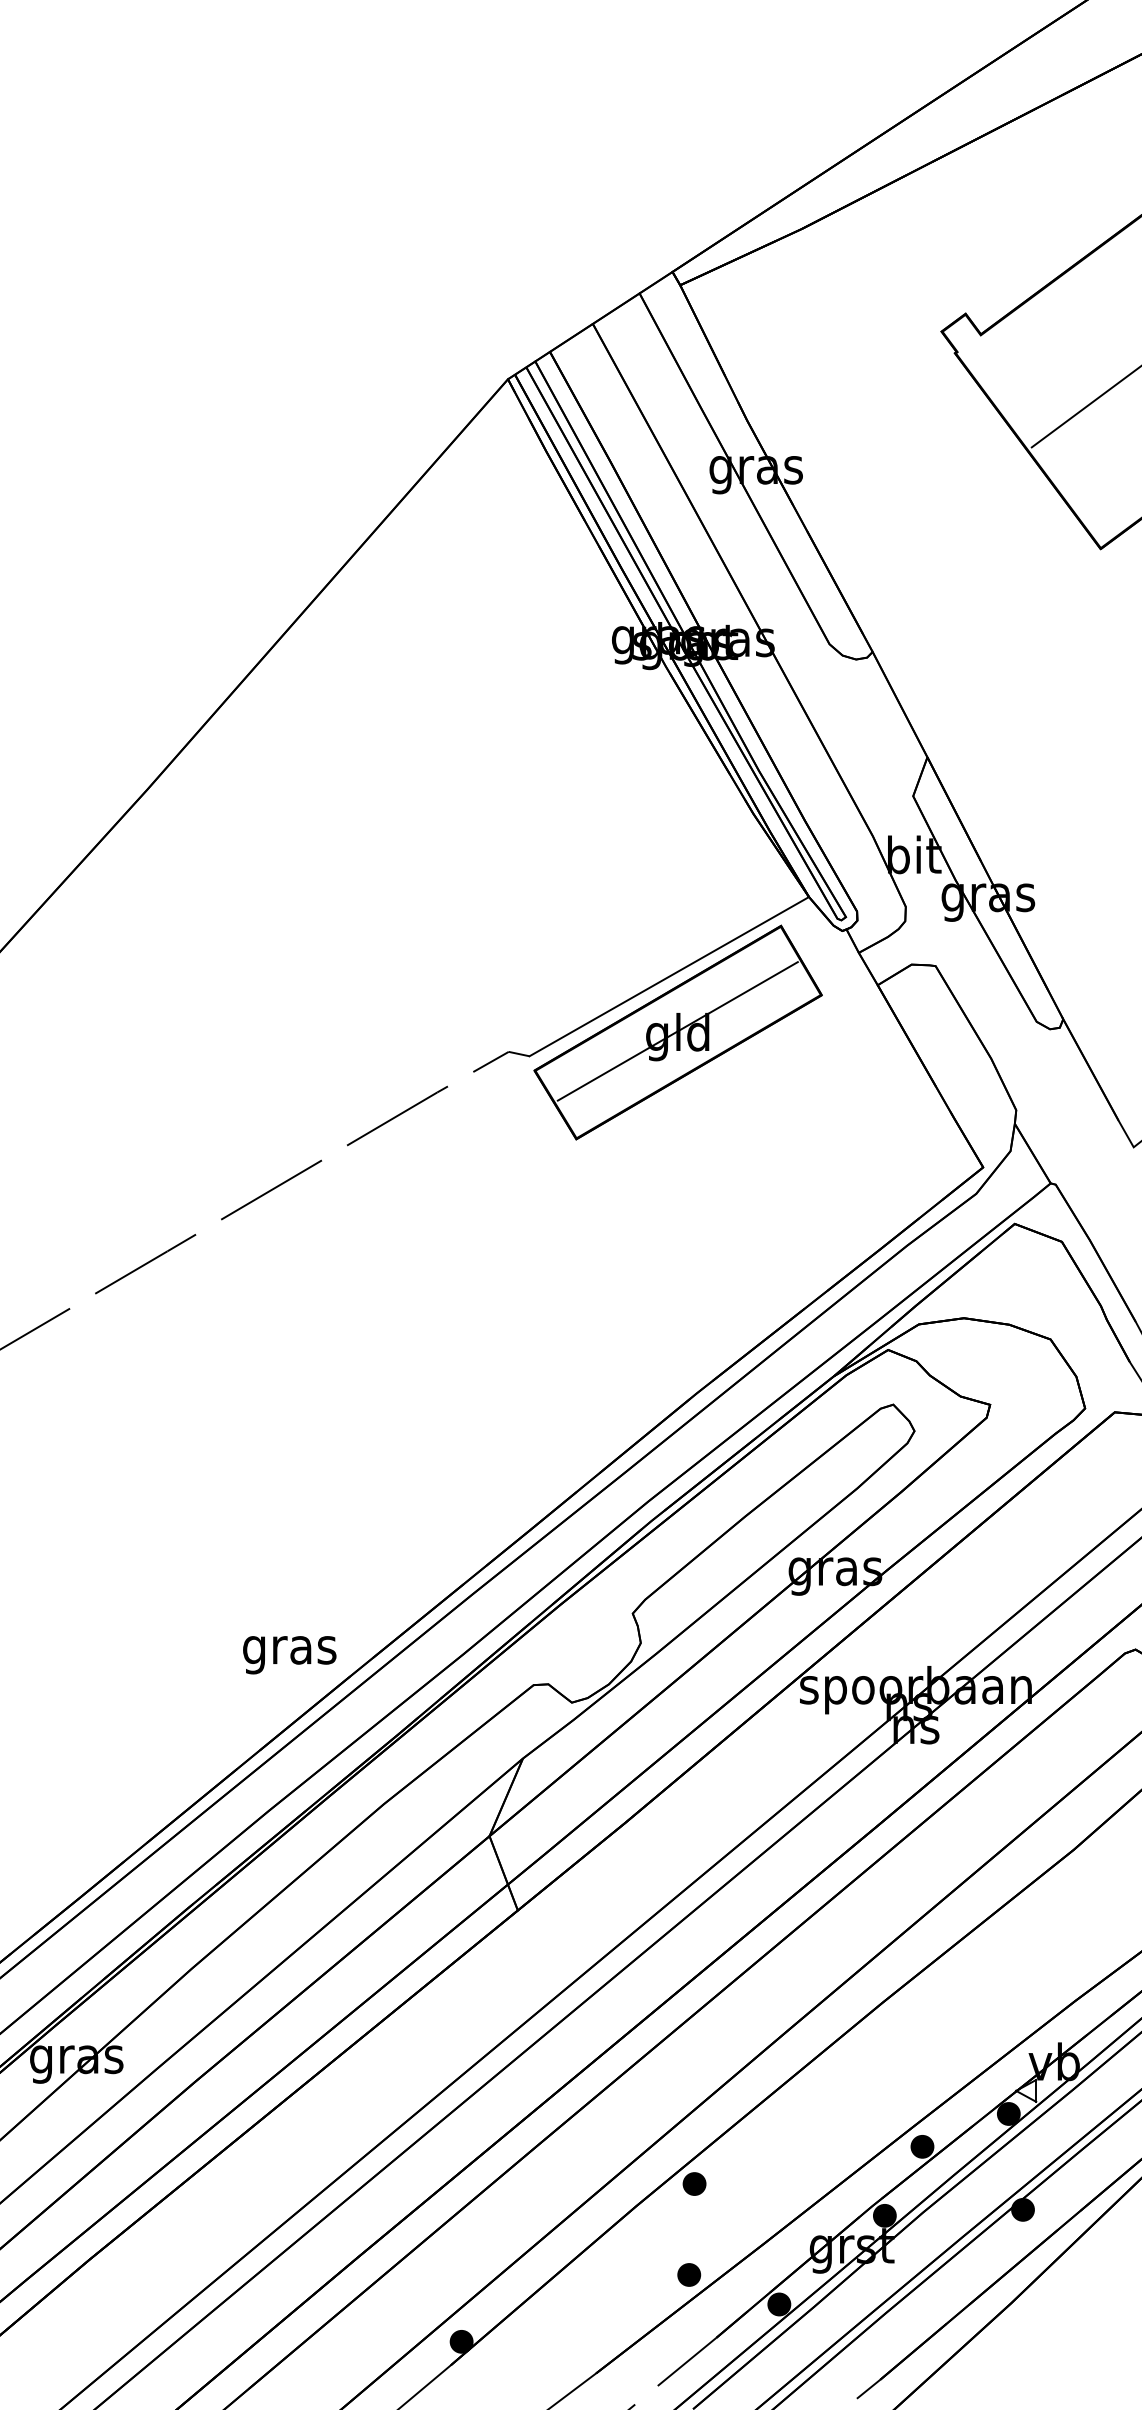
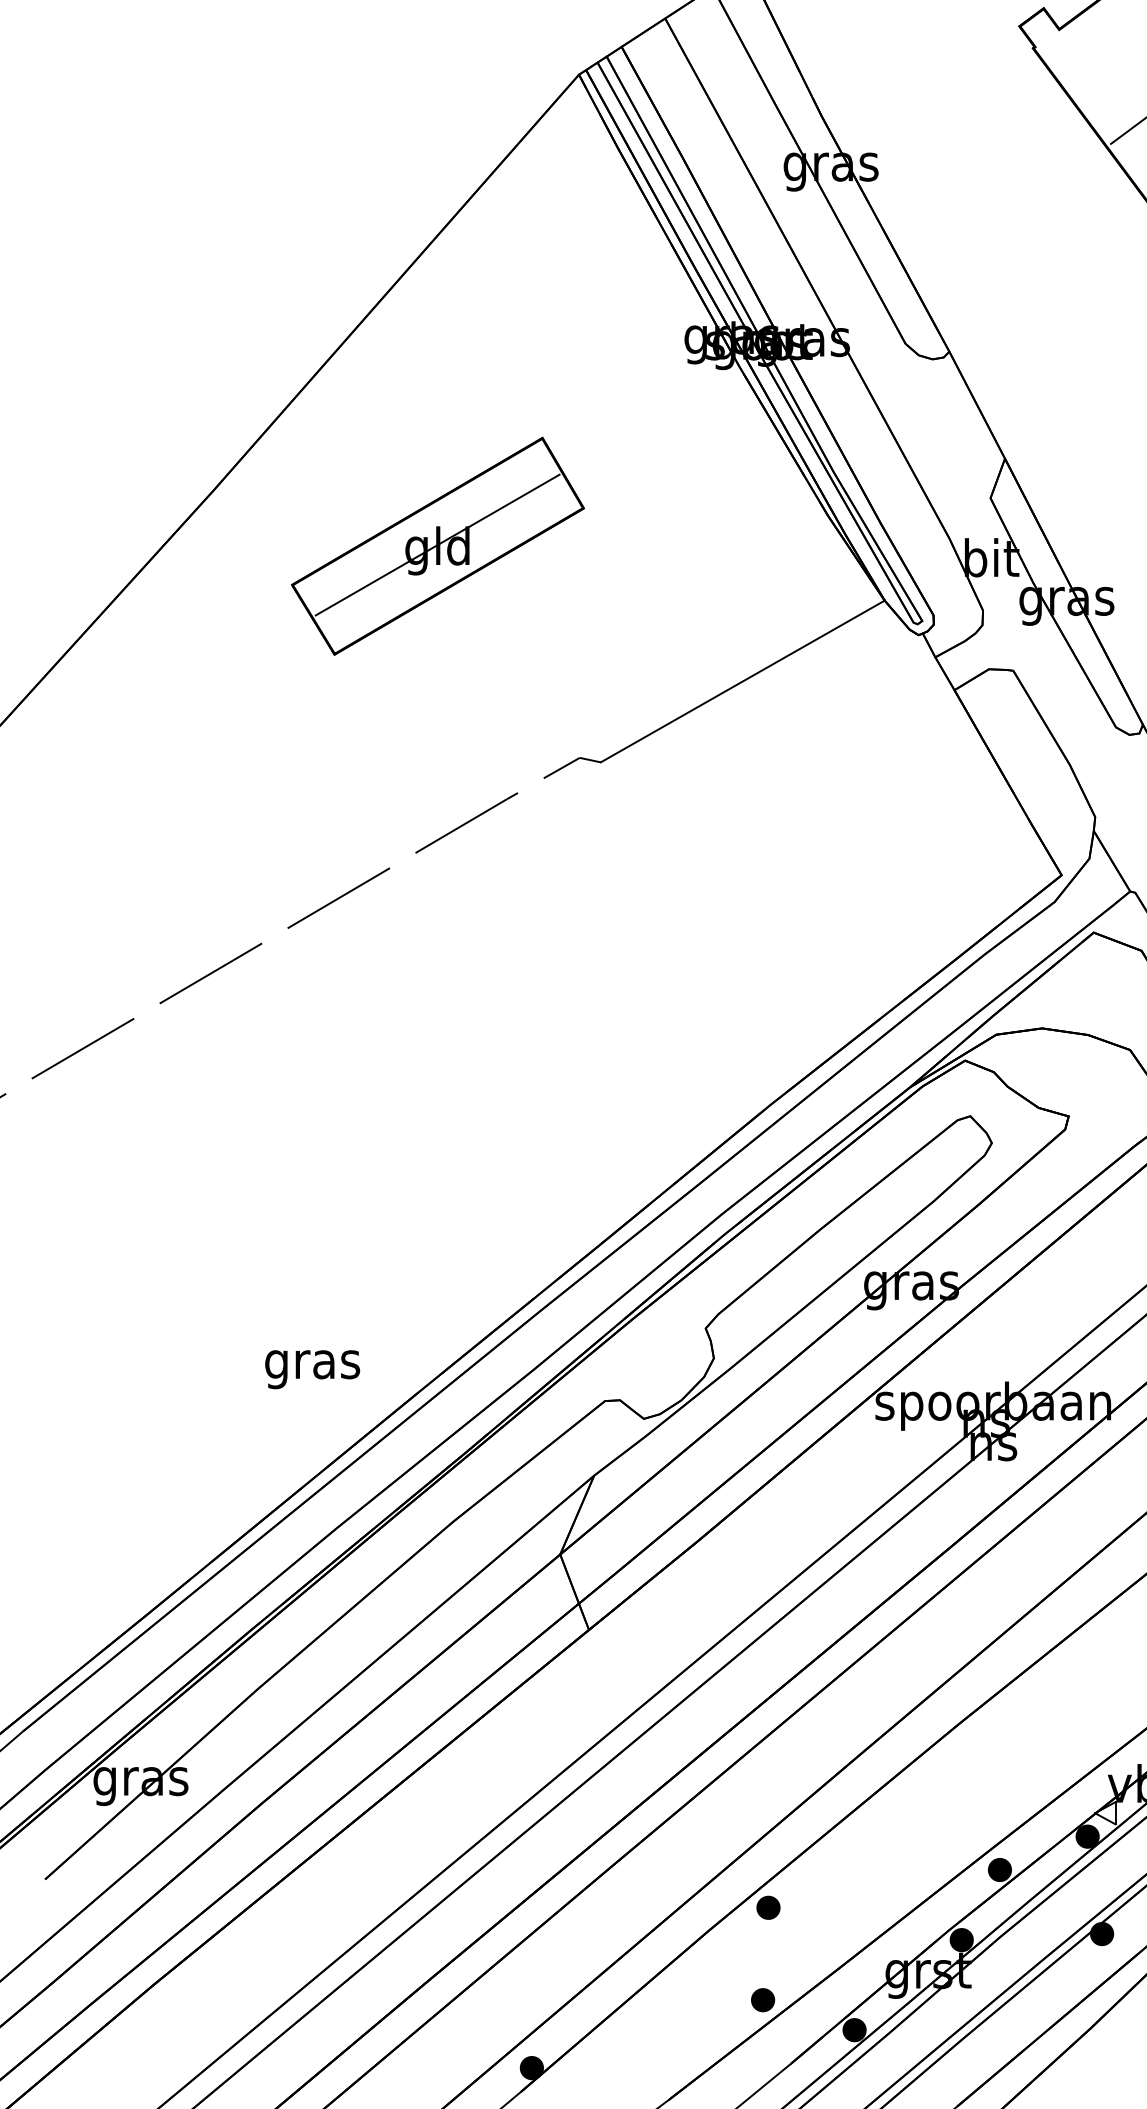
part: (677, 1032) -> (437, 546), moved
text: (289, 1655) -> (312, 1369), moved

